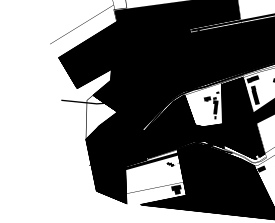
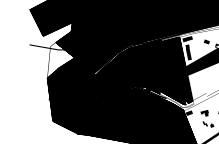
hatch: (203, 104) -> (145, 56), added
hatch: (155, 177) -> (101, 113), added

